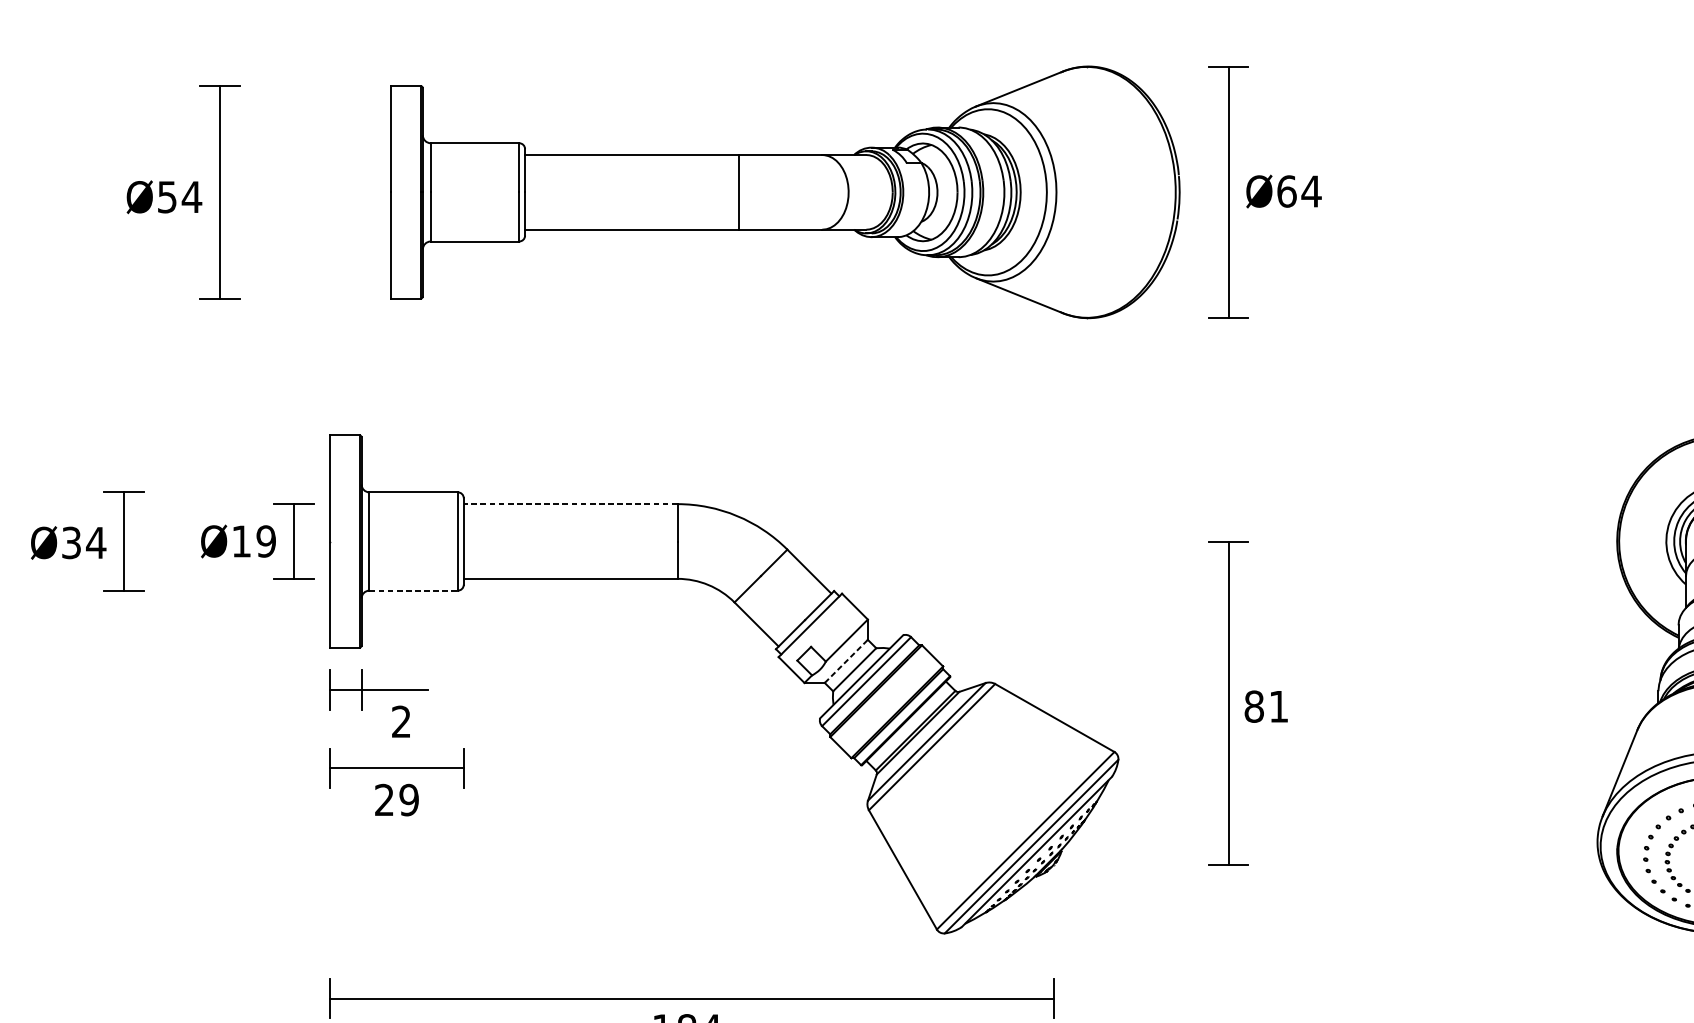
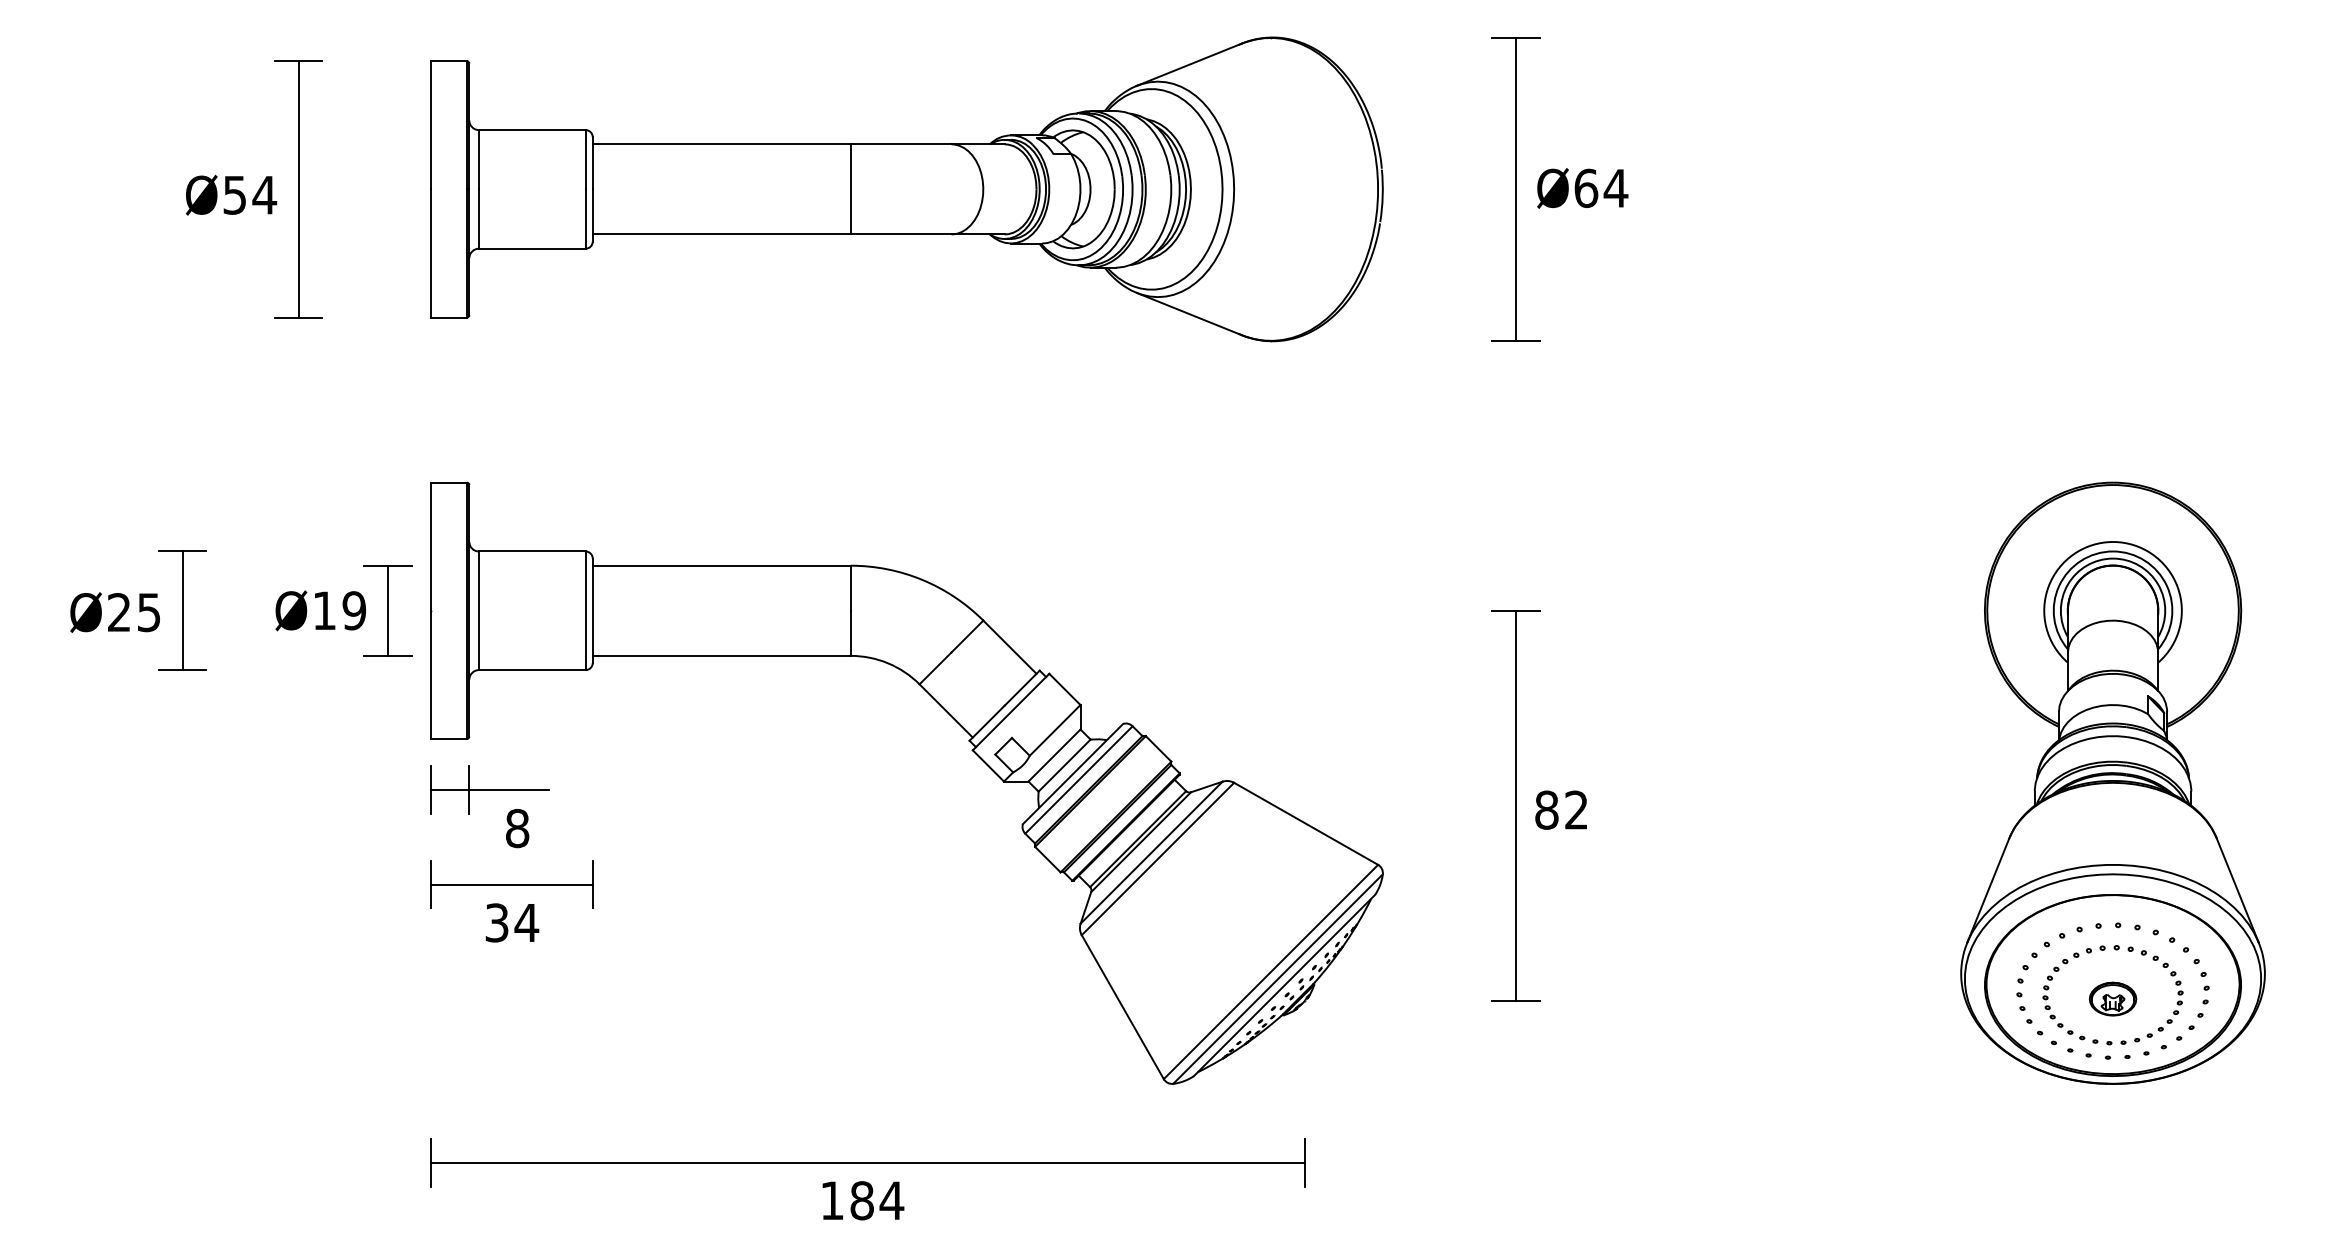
part: (785, 192) -> (906, 189), moved
line: (570, 503) -> (721, 565), dashed -> solid
text: (84, 542) -> (134, 612), Ø34 -> Ø25
line: (413, 590) -> (532, 670), dashed -> solid
line: (846, 661) -> (1054, 755), dashed -> solid
text: (1278, 706) -> (1576, 809), 81 -> 82
text: (401, 721) -> (517, 828), 2 -> 8
text: (397, 799) -> (512, 922), 29 -> 34

